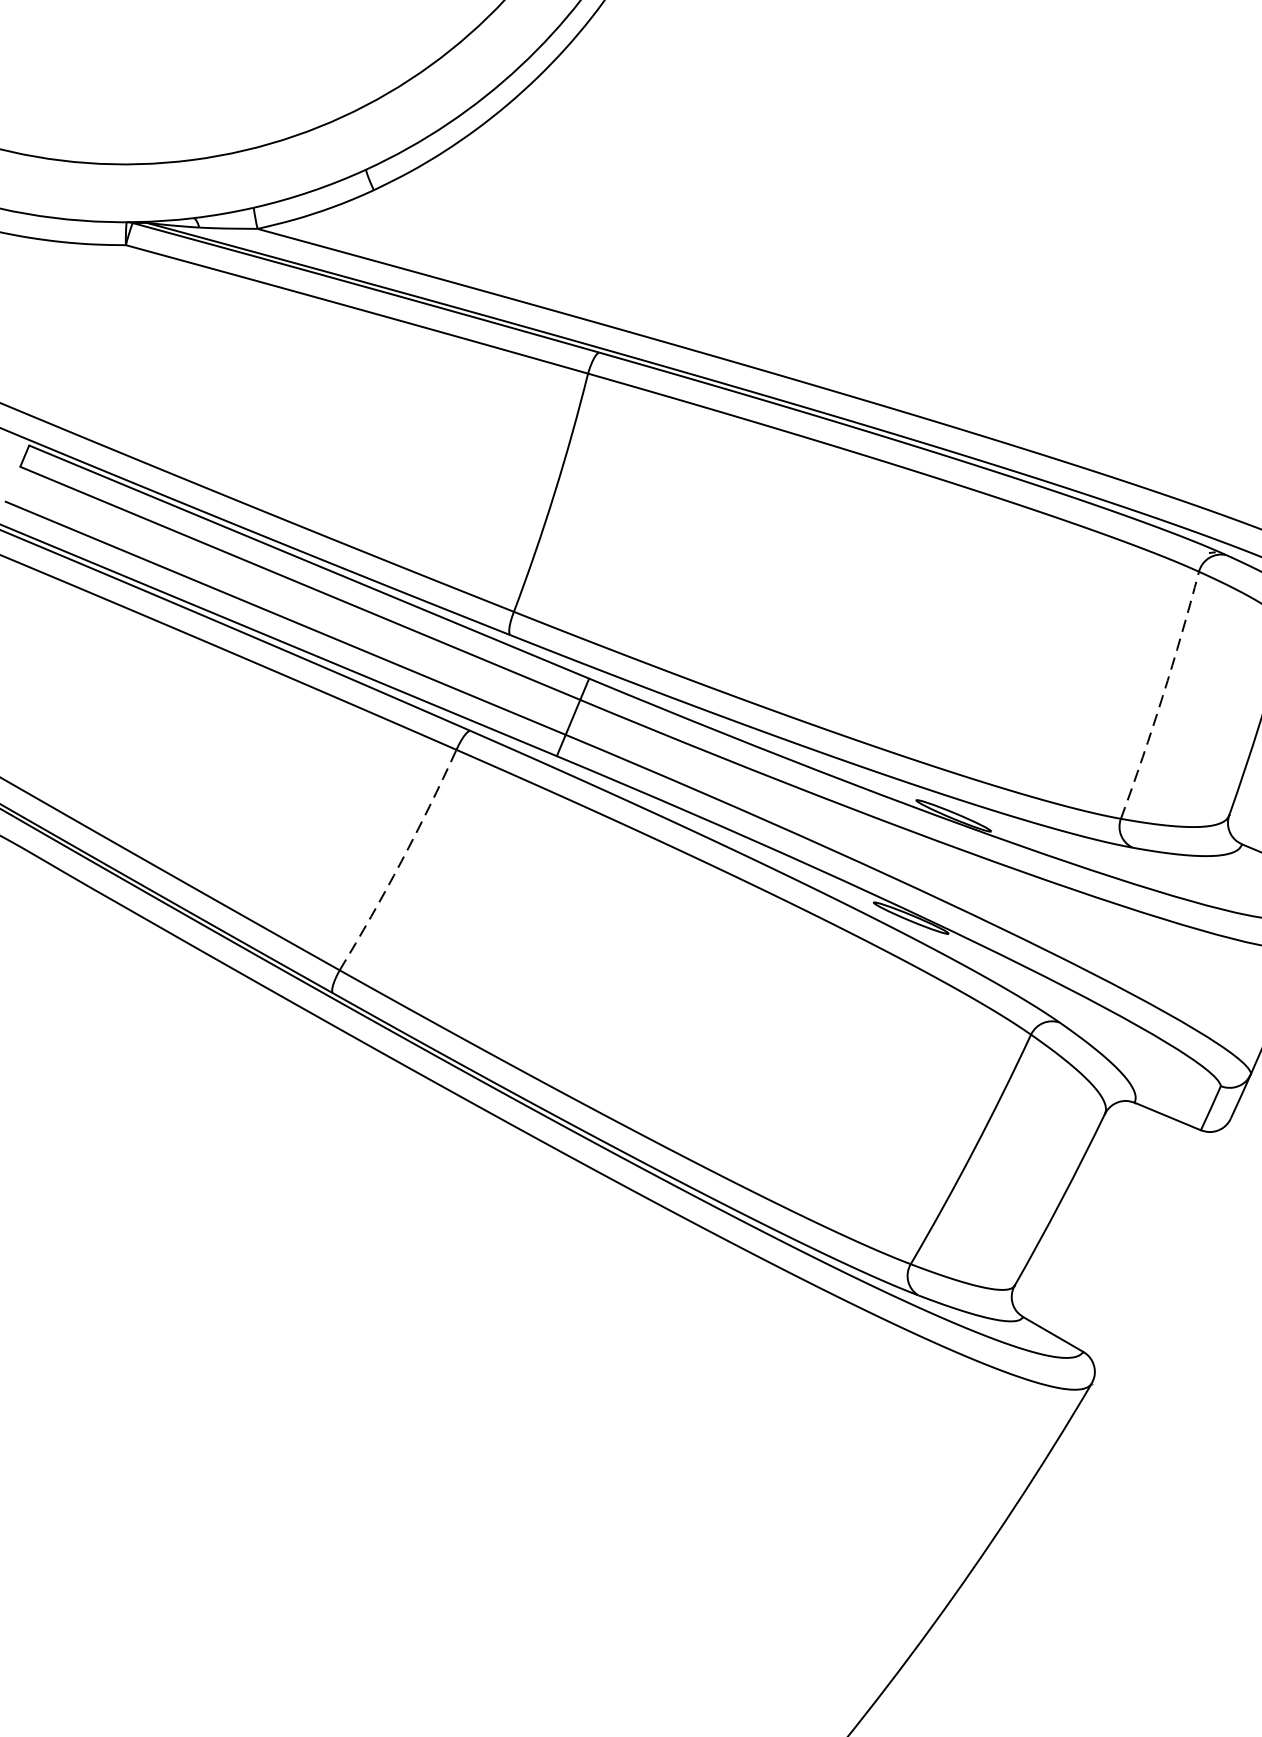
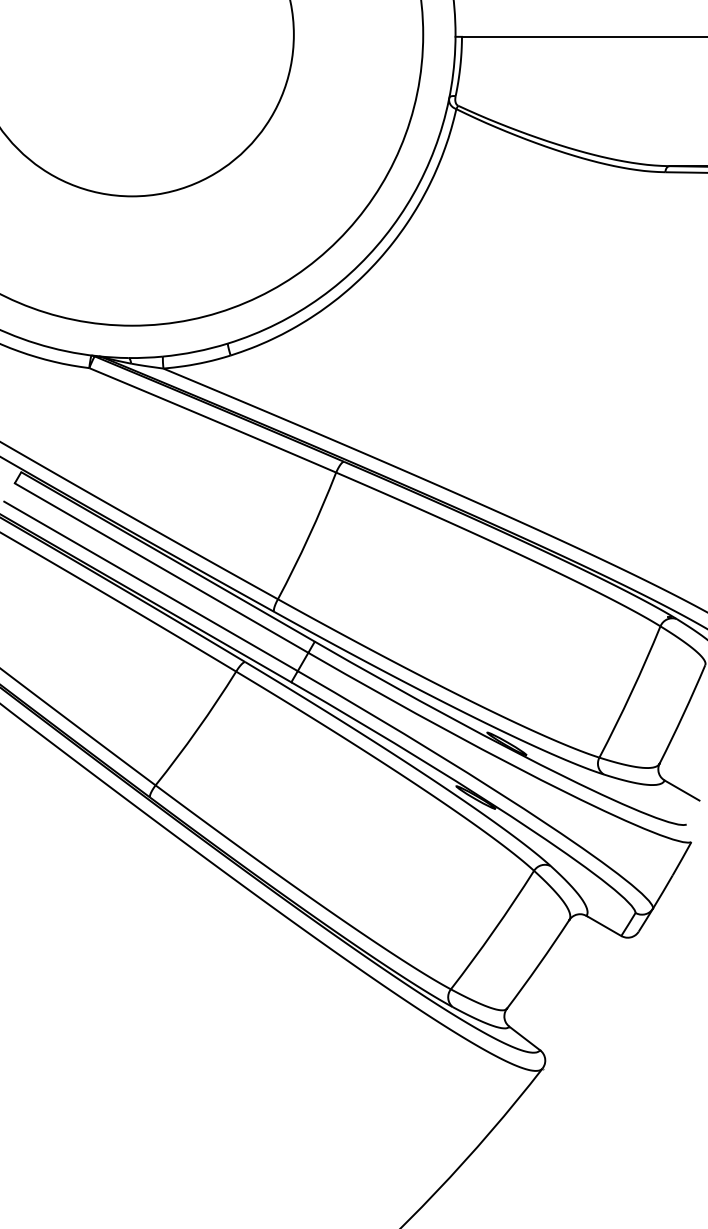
arc: (1162, 695) -> (631, 692), dashed -> solid
arc: (401, 861) -> (197, 729), dashed -> solid

